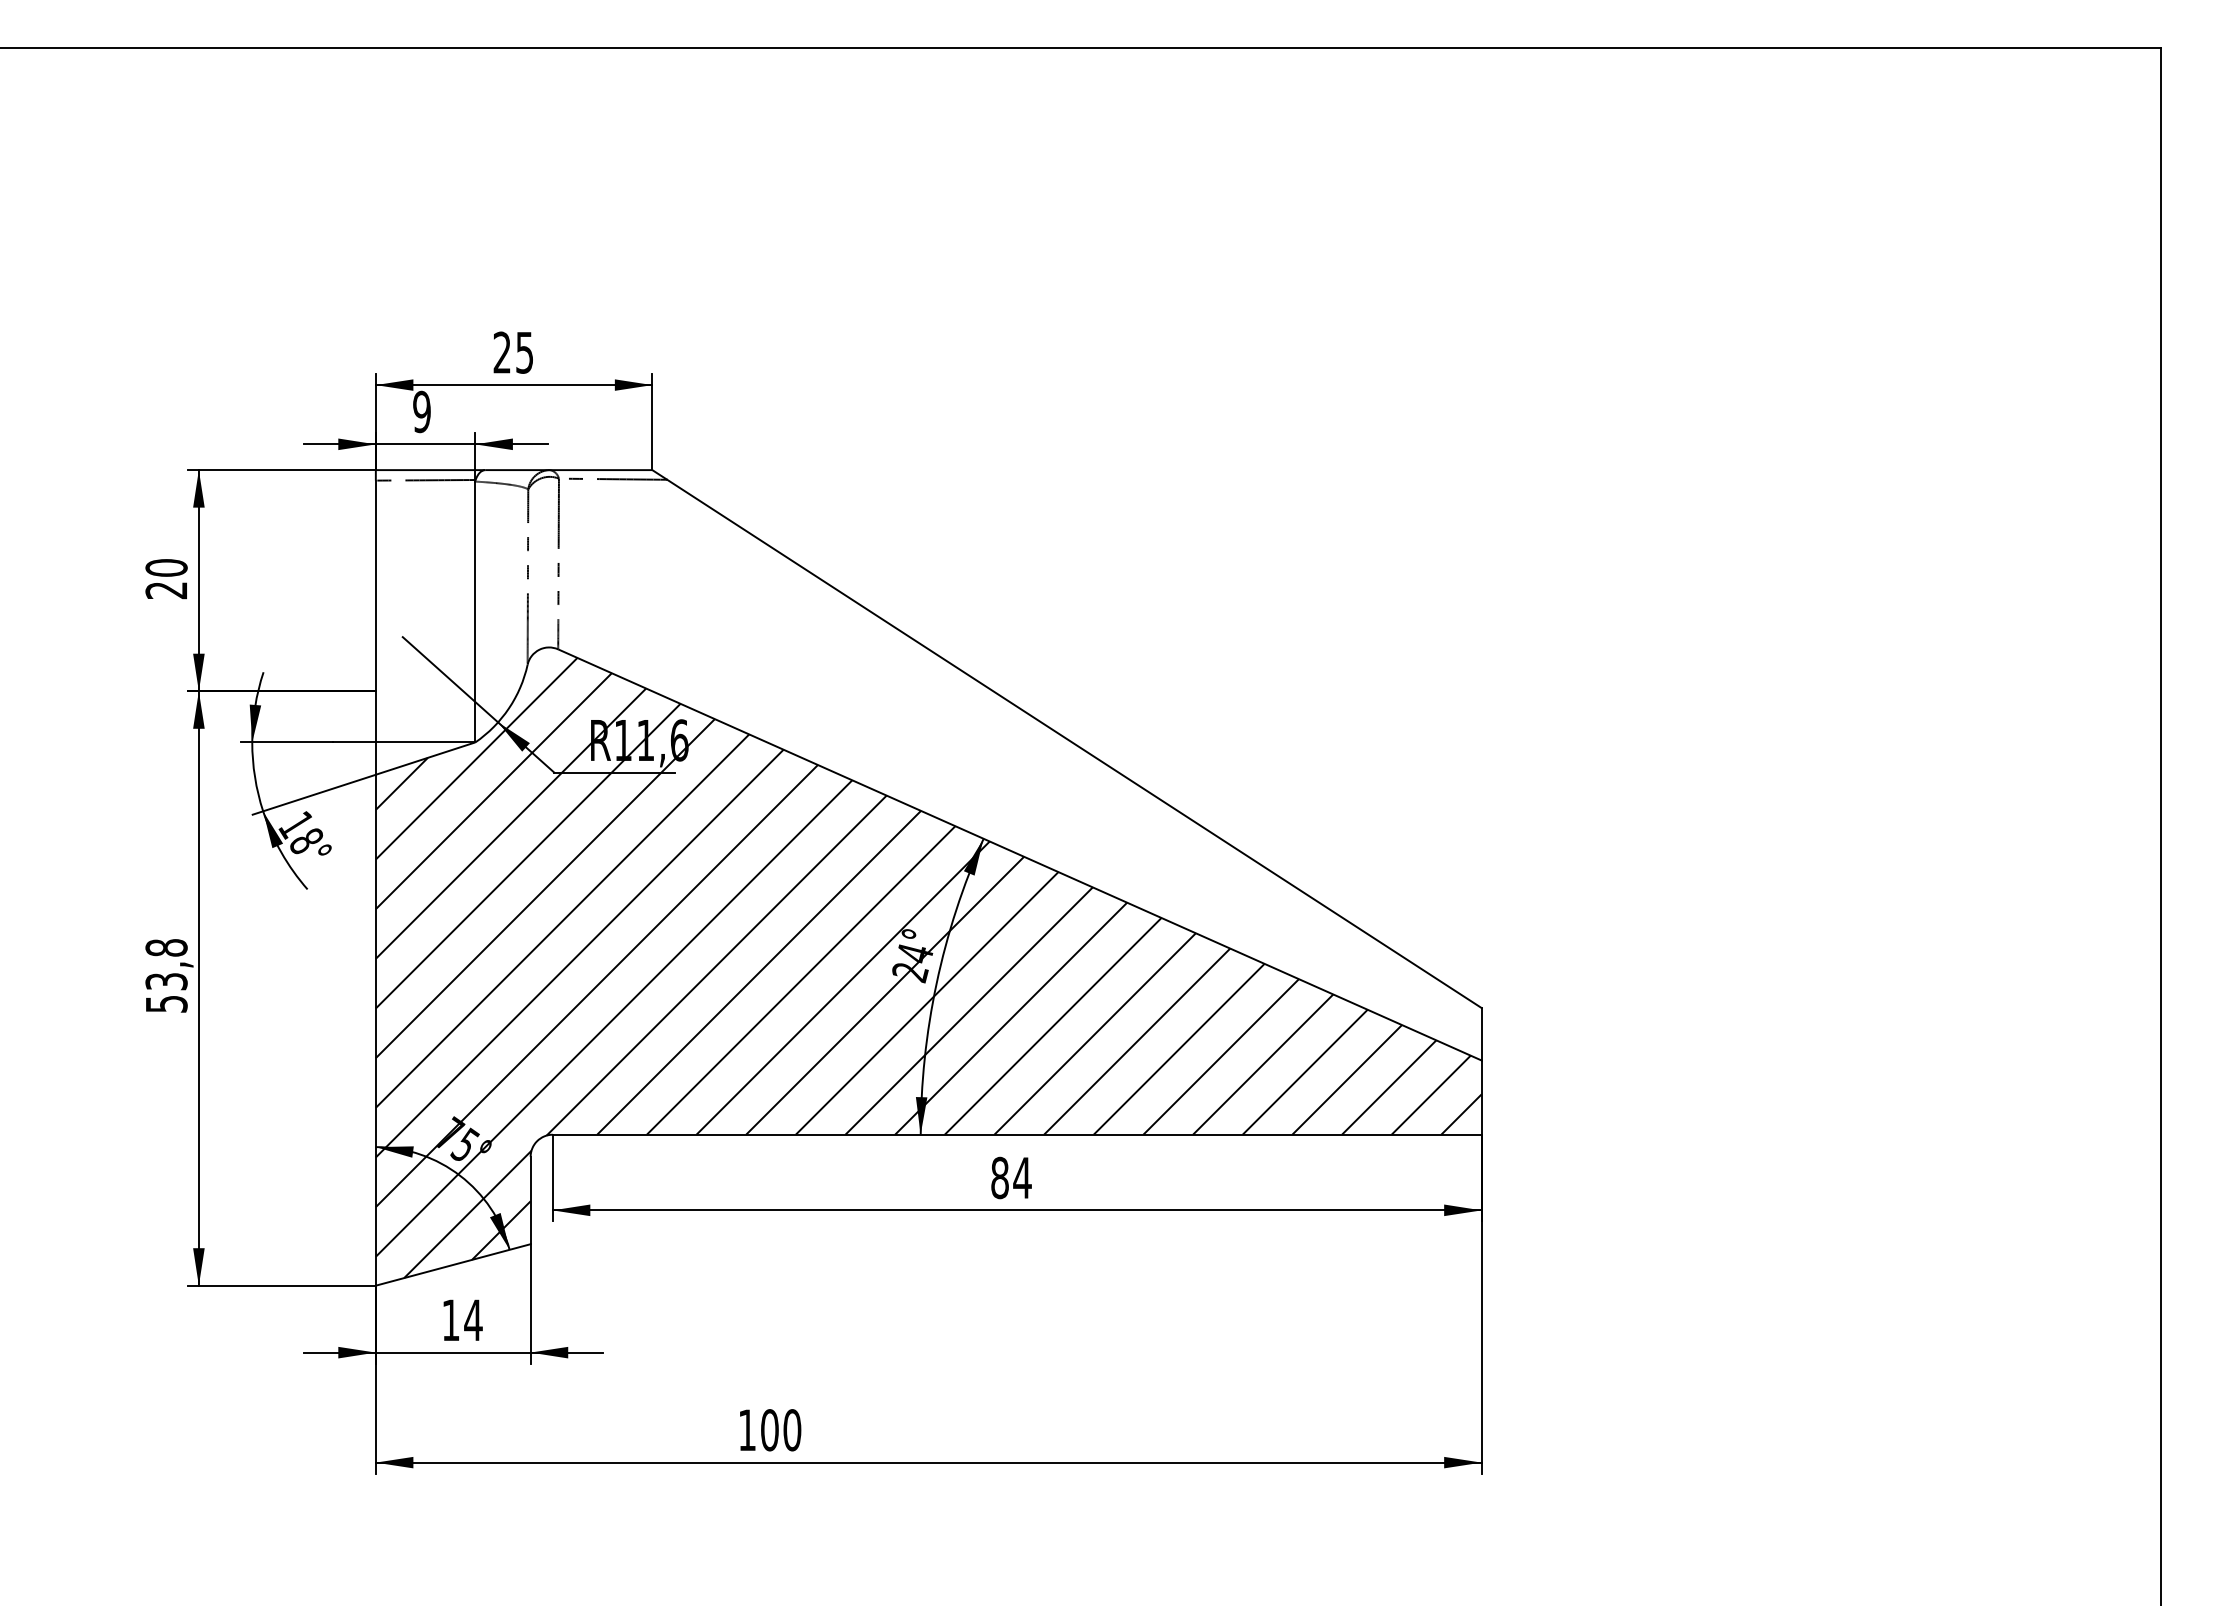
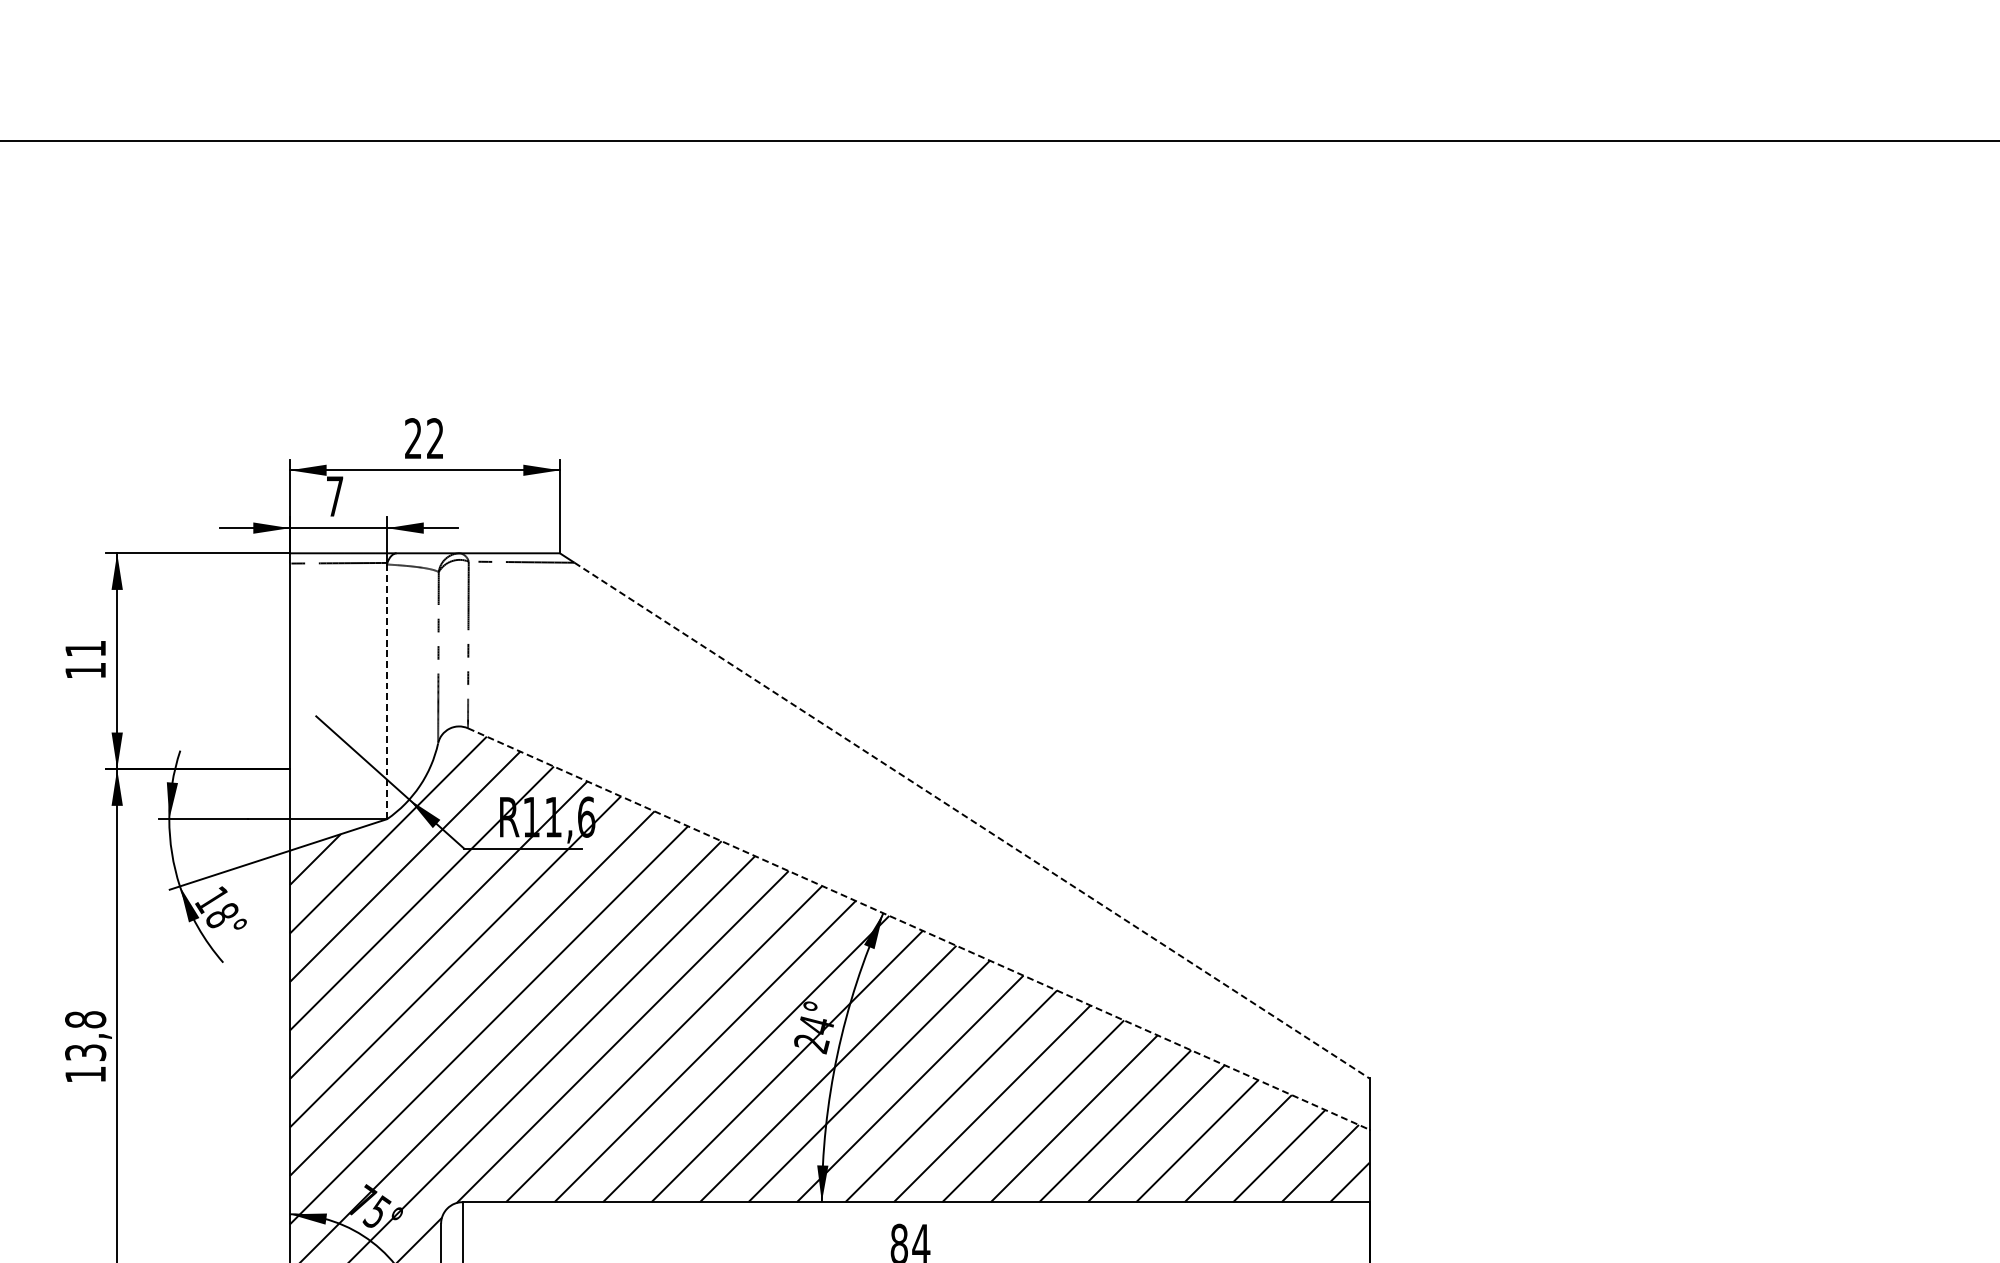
text: (524, 352) -> (435, 438), 25 -> 22
text: (421, 411) -> (334, 496), 9 -> 7
text: (166, 579) -> (85, 660), 20 -> 11
line: (475, 611) -> (387, 691), solid -> dashed
line: (1074, 744) -> (972, 821), solid -> dashed
line: (1019, 854) -> (918, 928), solid -> dashed
text: (166, 1004) -> (85, 1075), 53,8 -> 13,8

